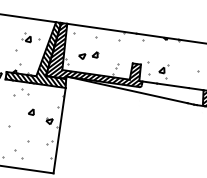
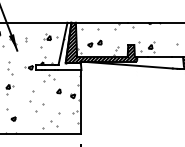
hatch: (39, 52) -> (58, 46), removed

